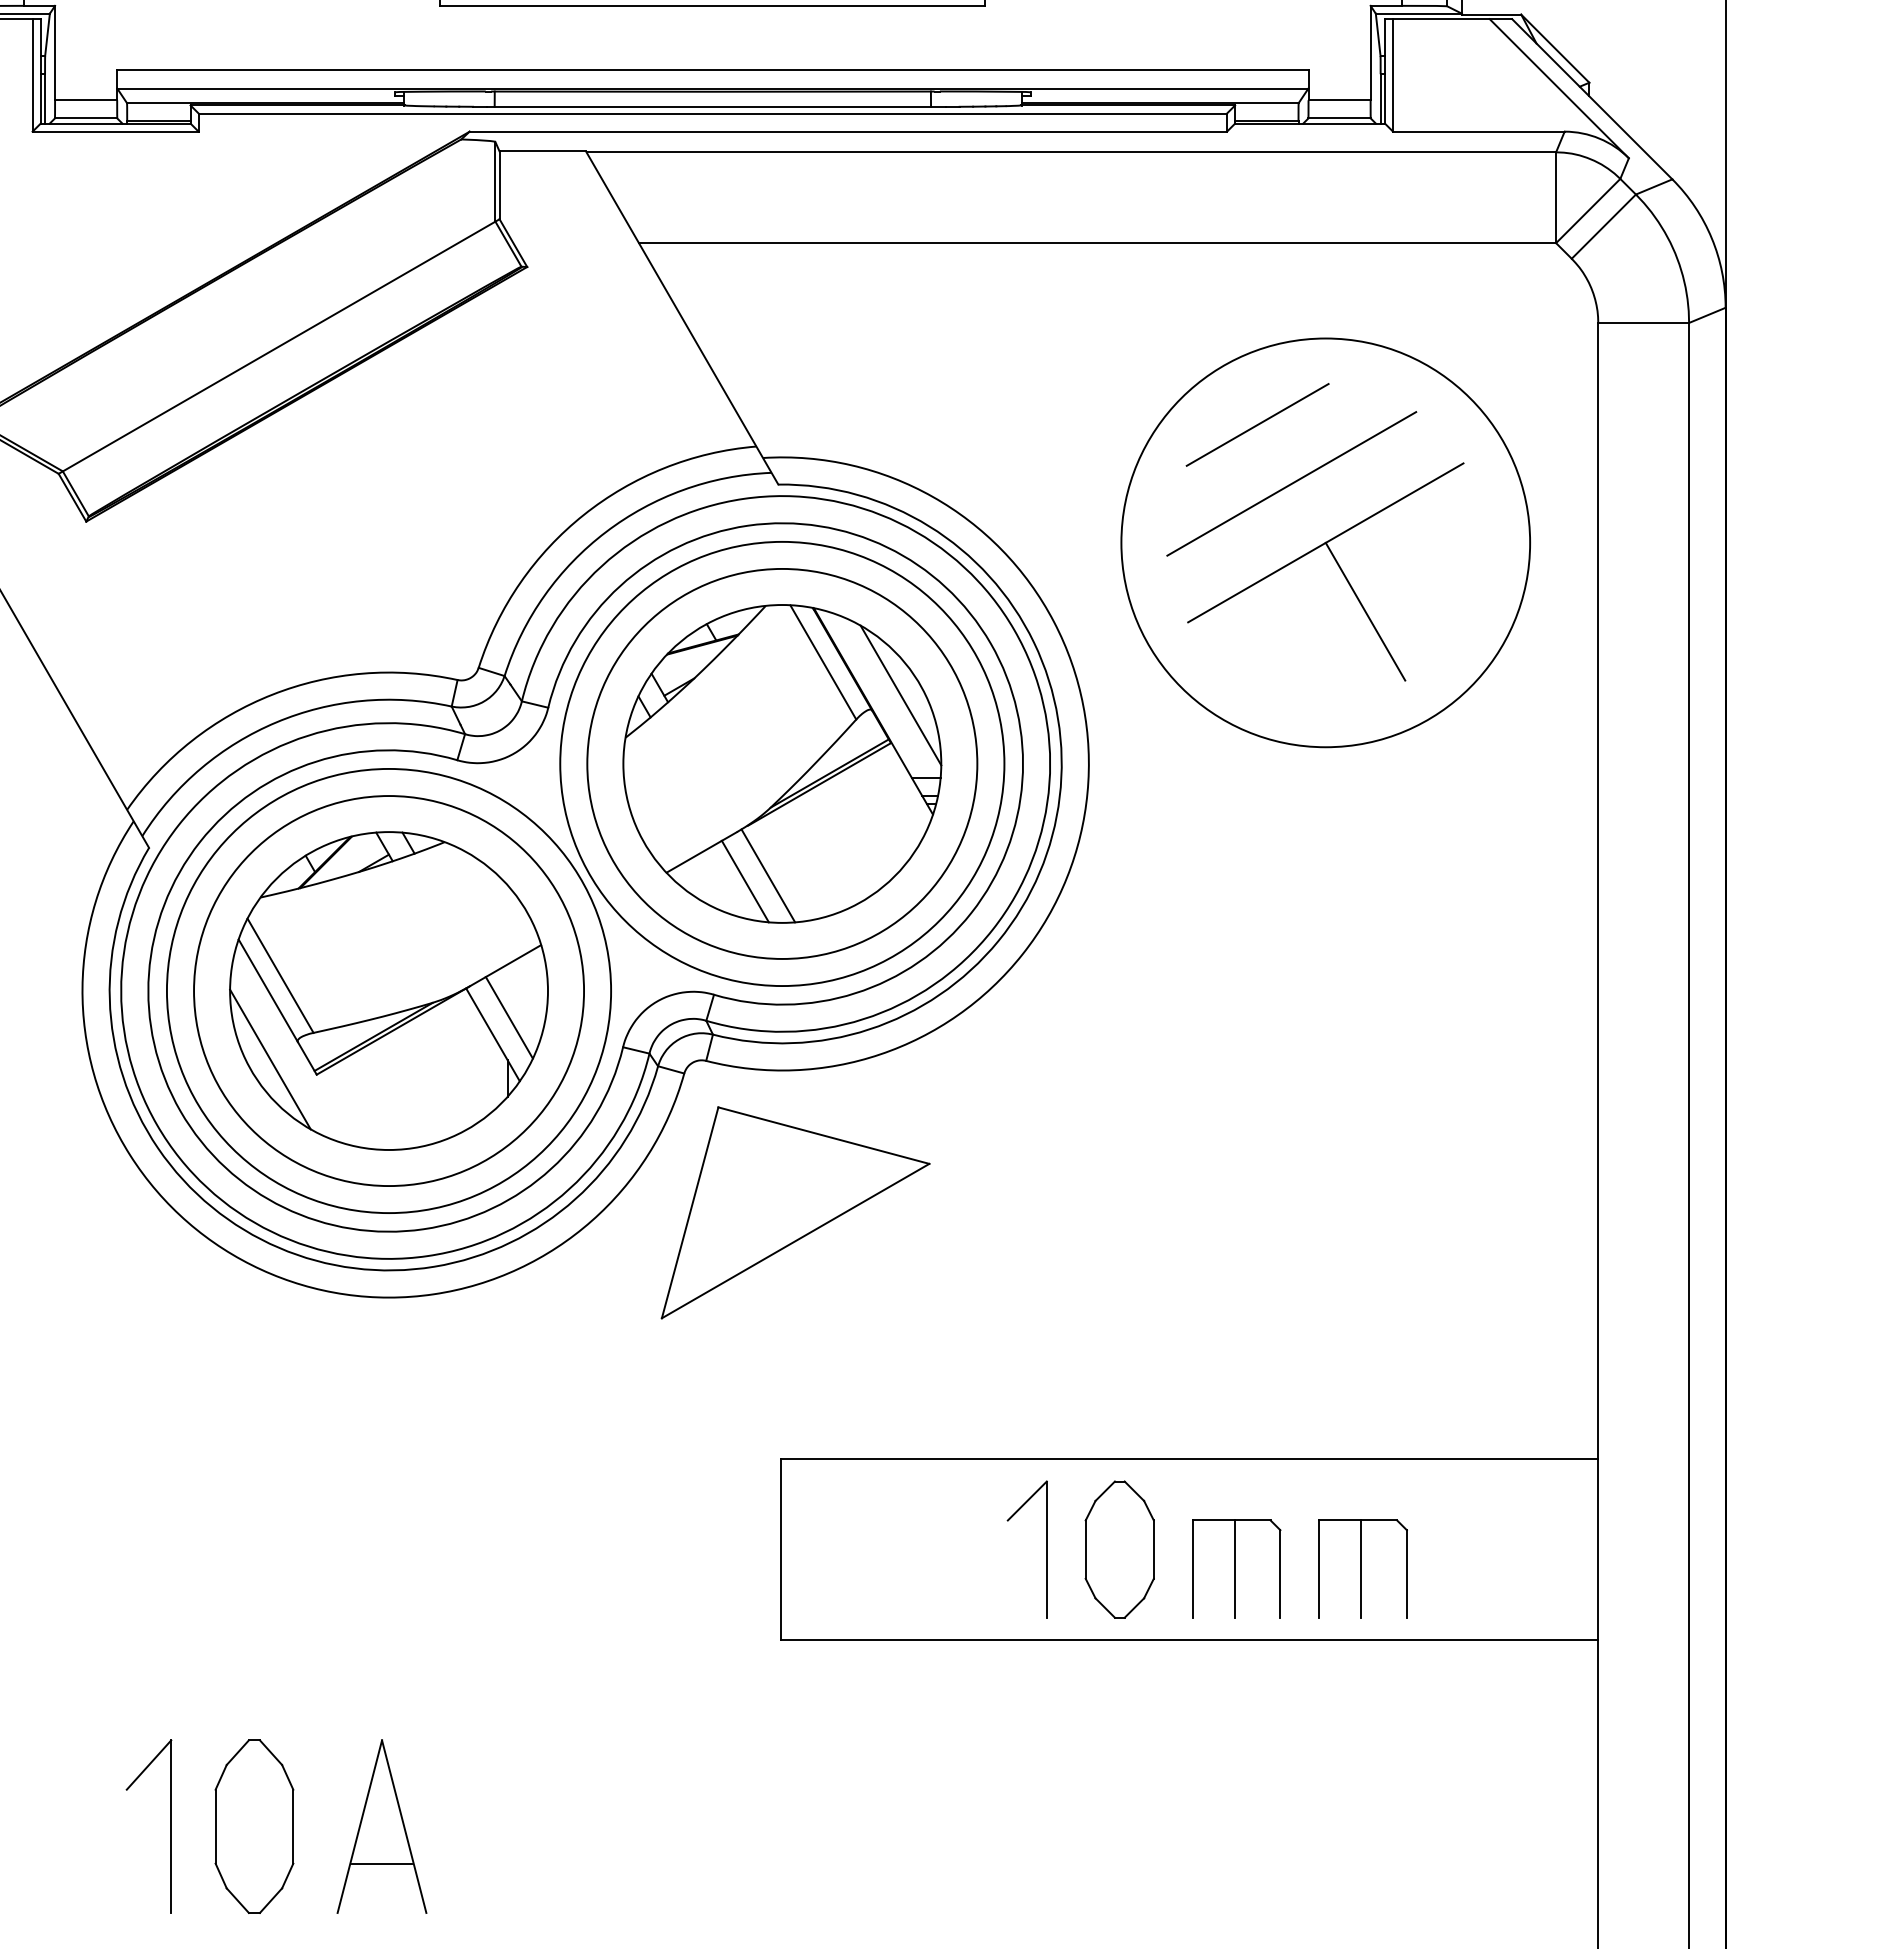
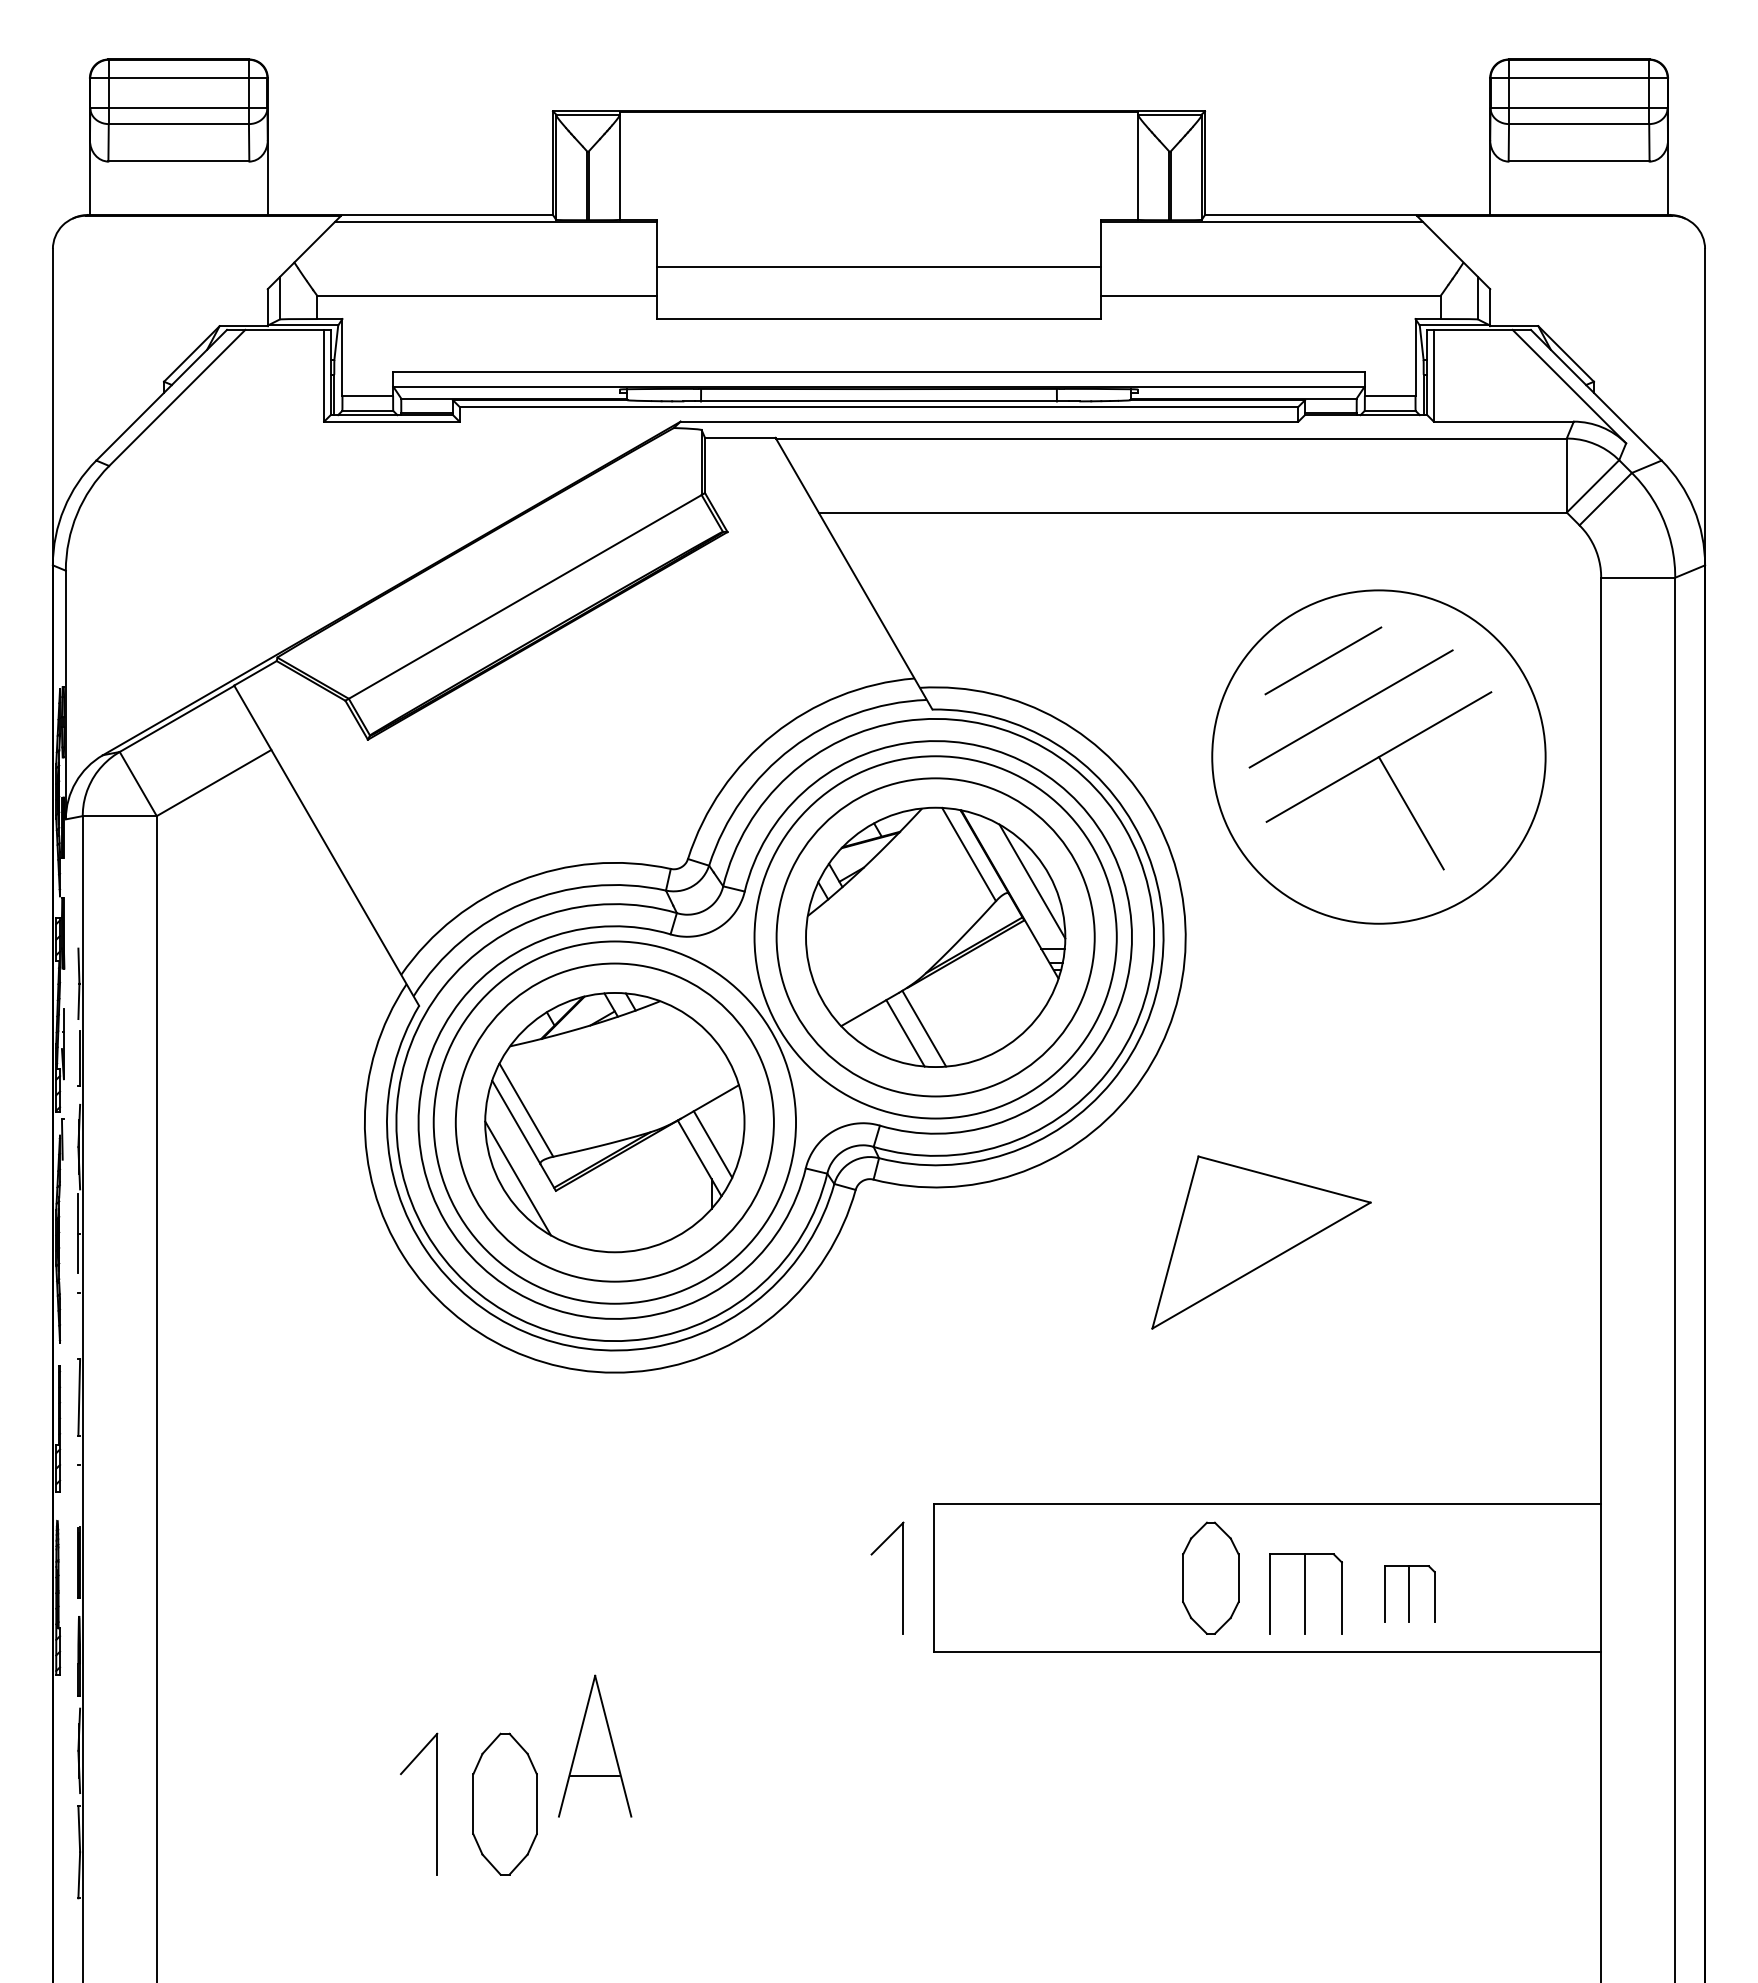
part: (795, 1212) -> (1261, 1242), moved
part: (1045, 1548) -> (902, 1577), moved
part: (1363, 1568) -> (1409, 1593), size x0.7
part: (382, 1825) -> (595, 1745), moved

